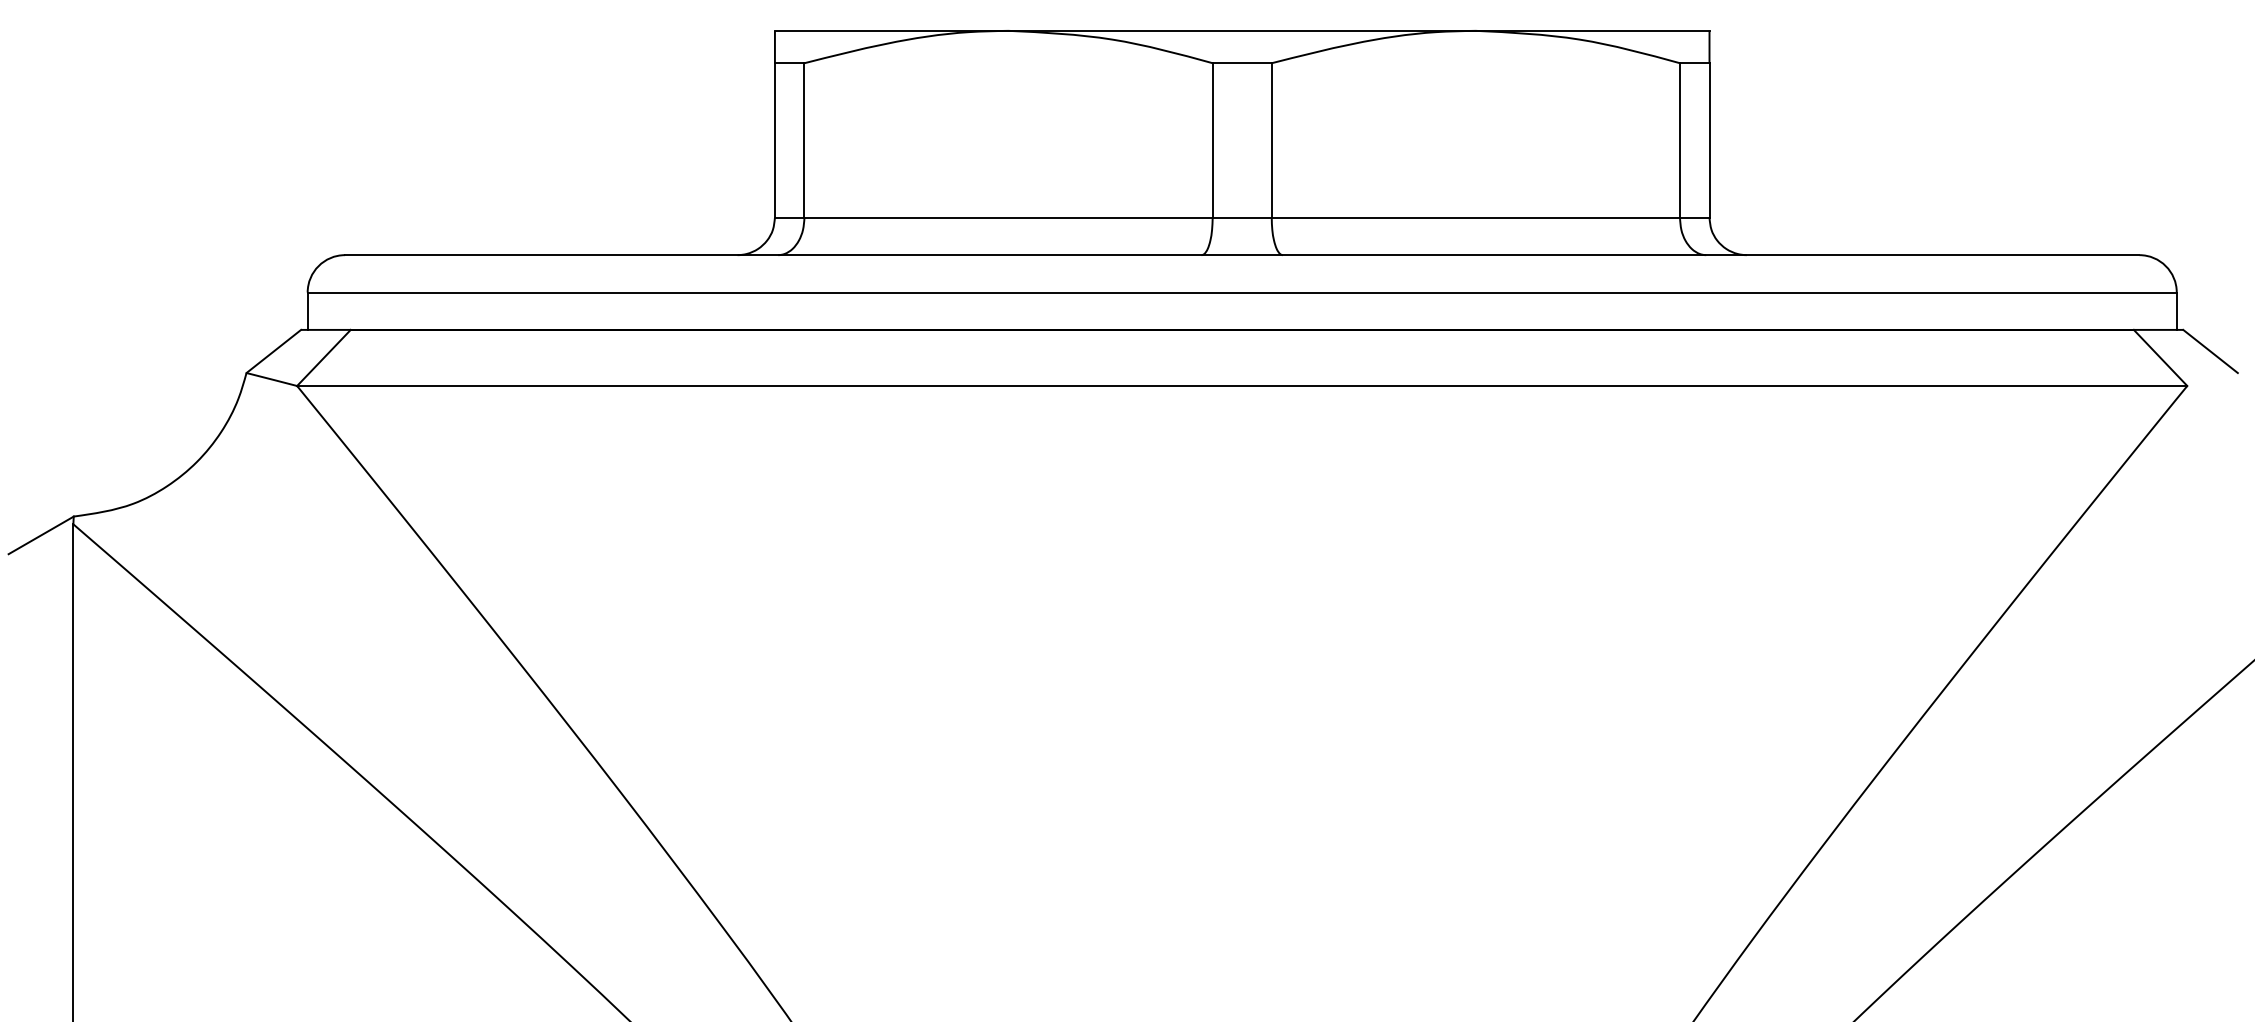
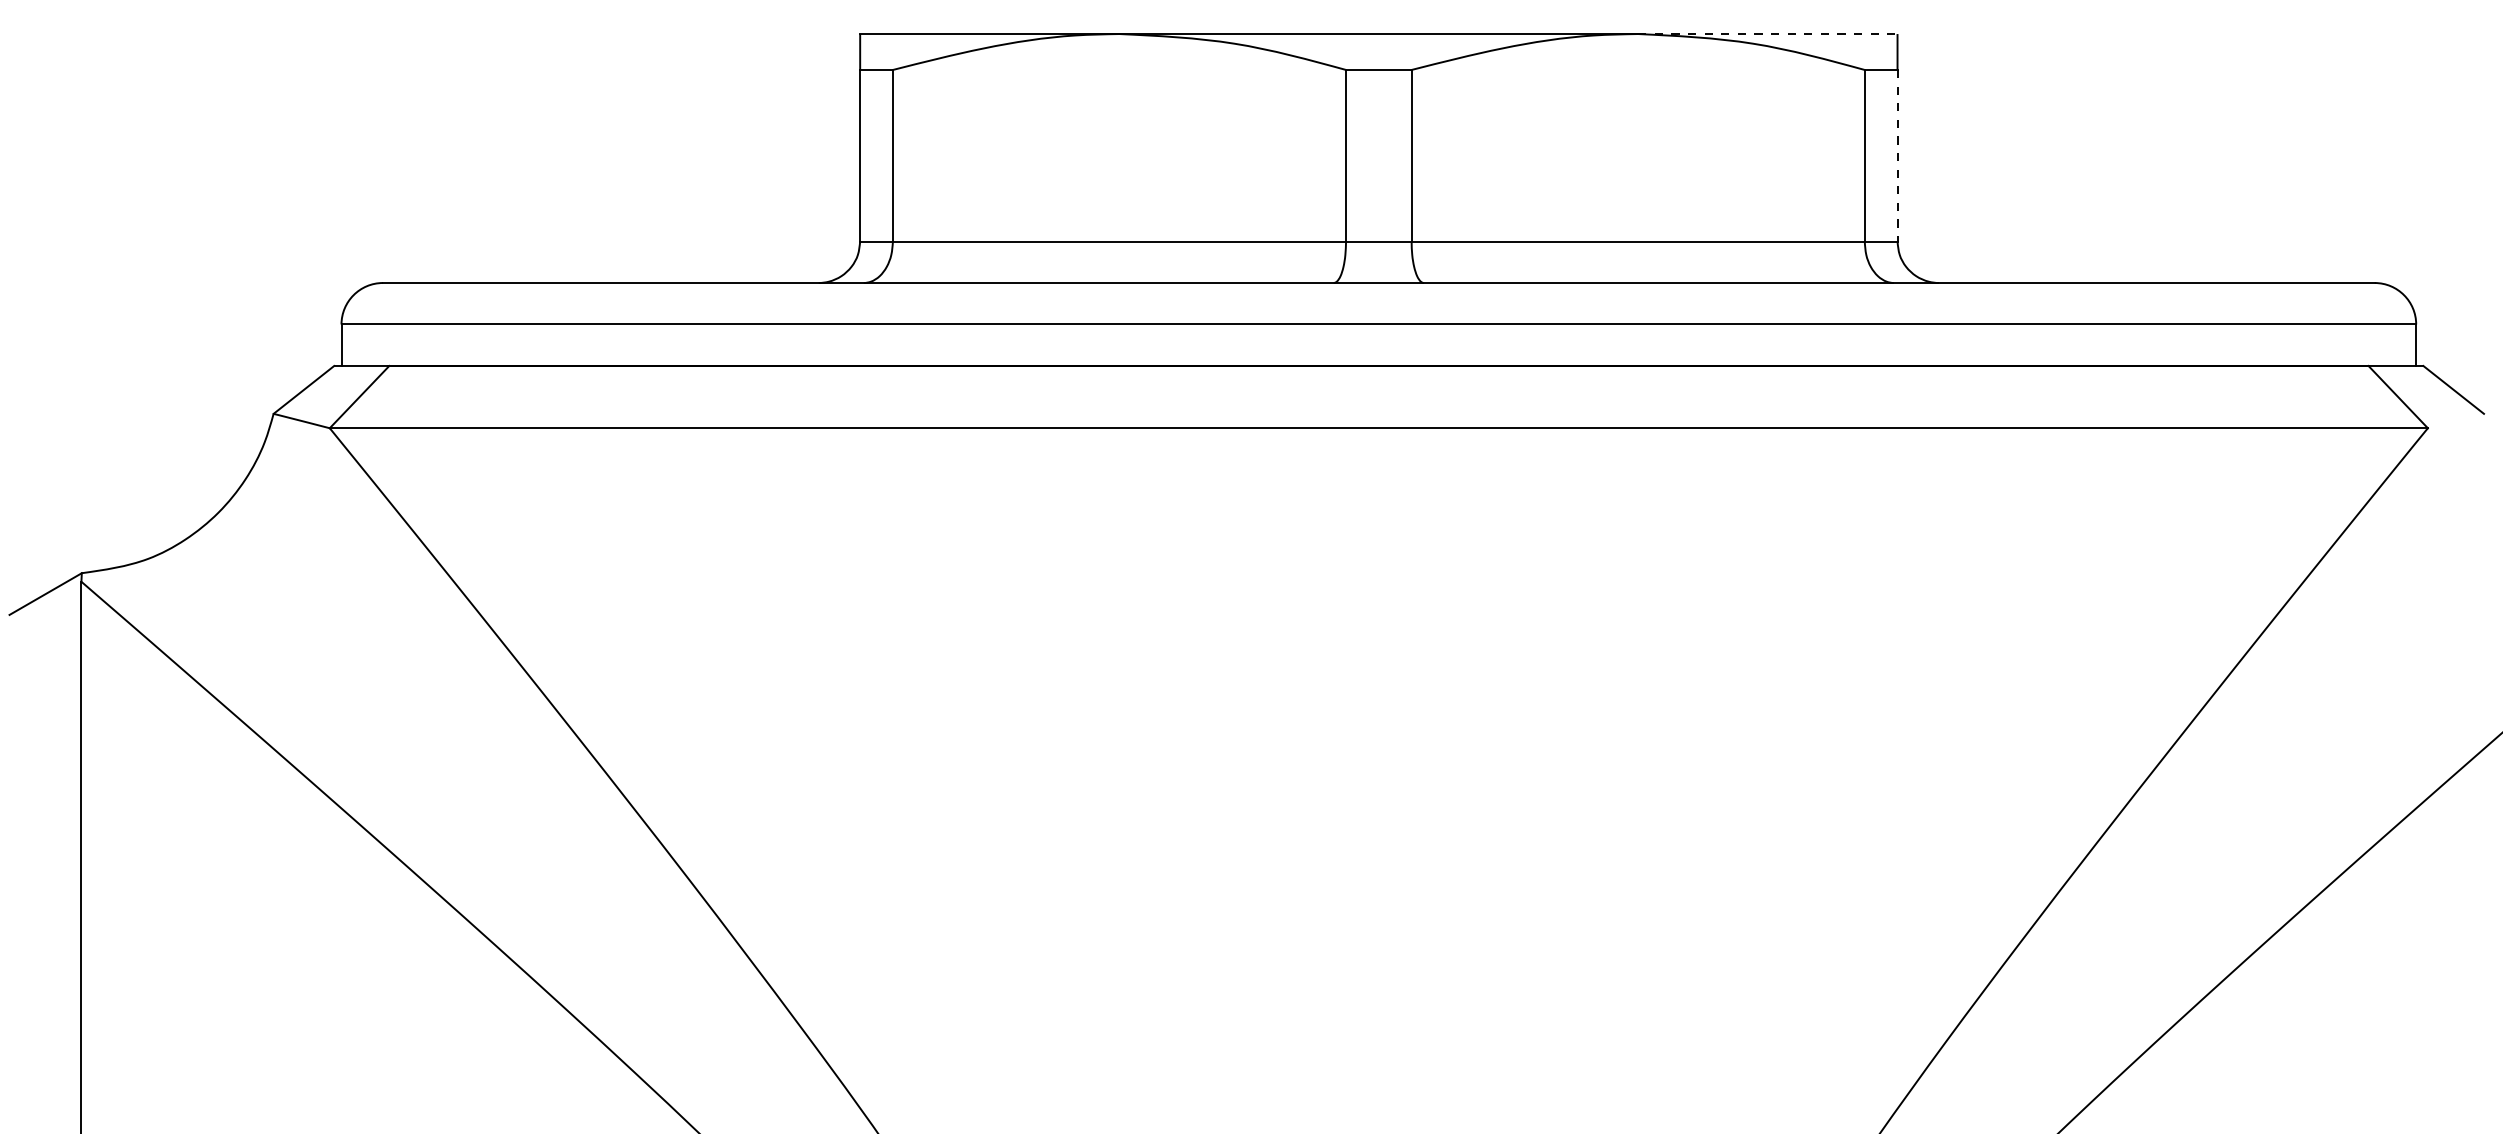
line: (1592, 31) -> (1767, 34), solid -> dashed
line: (1709, 140) -> (1897, 155), solid -> dashed

